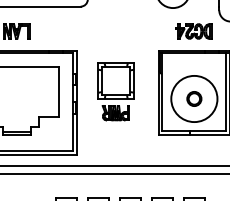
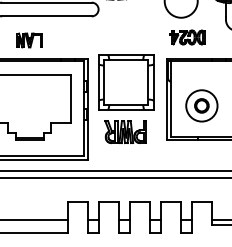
part: (193, 31) -> (187, 37), moved
part: (115, 91) -> (125, 98), size x1.6
circle: (193, 98) -> (201, 105), size x0.7

